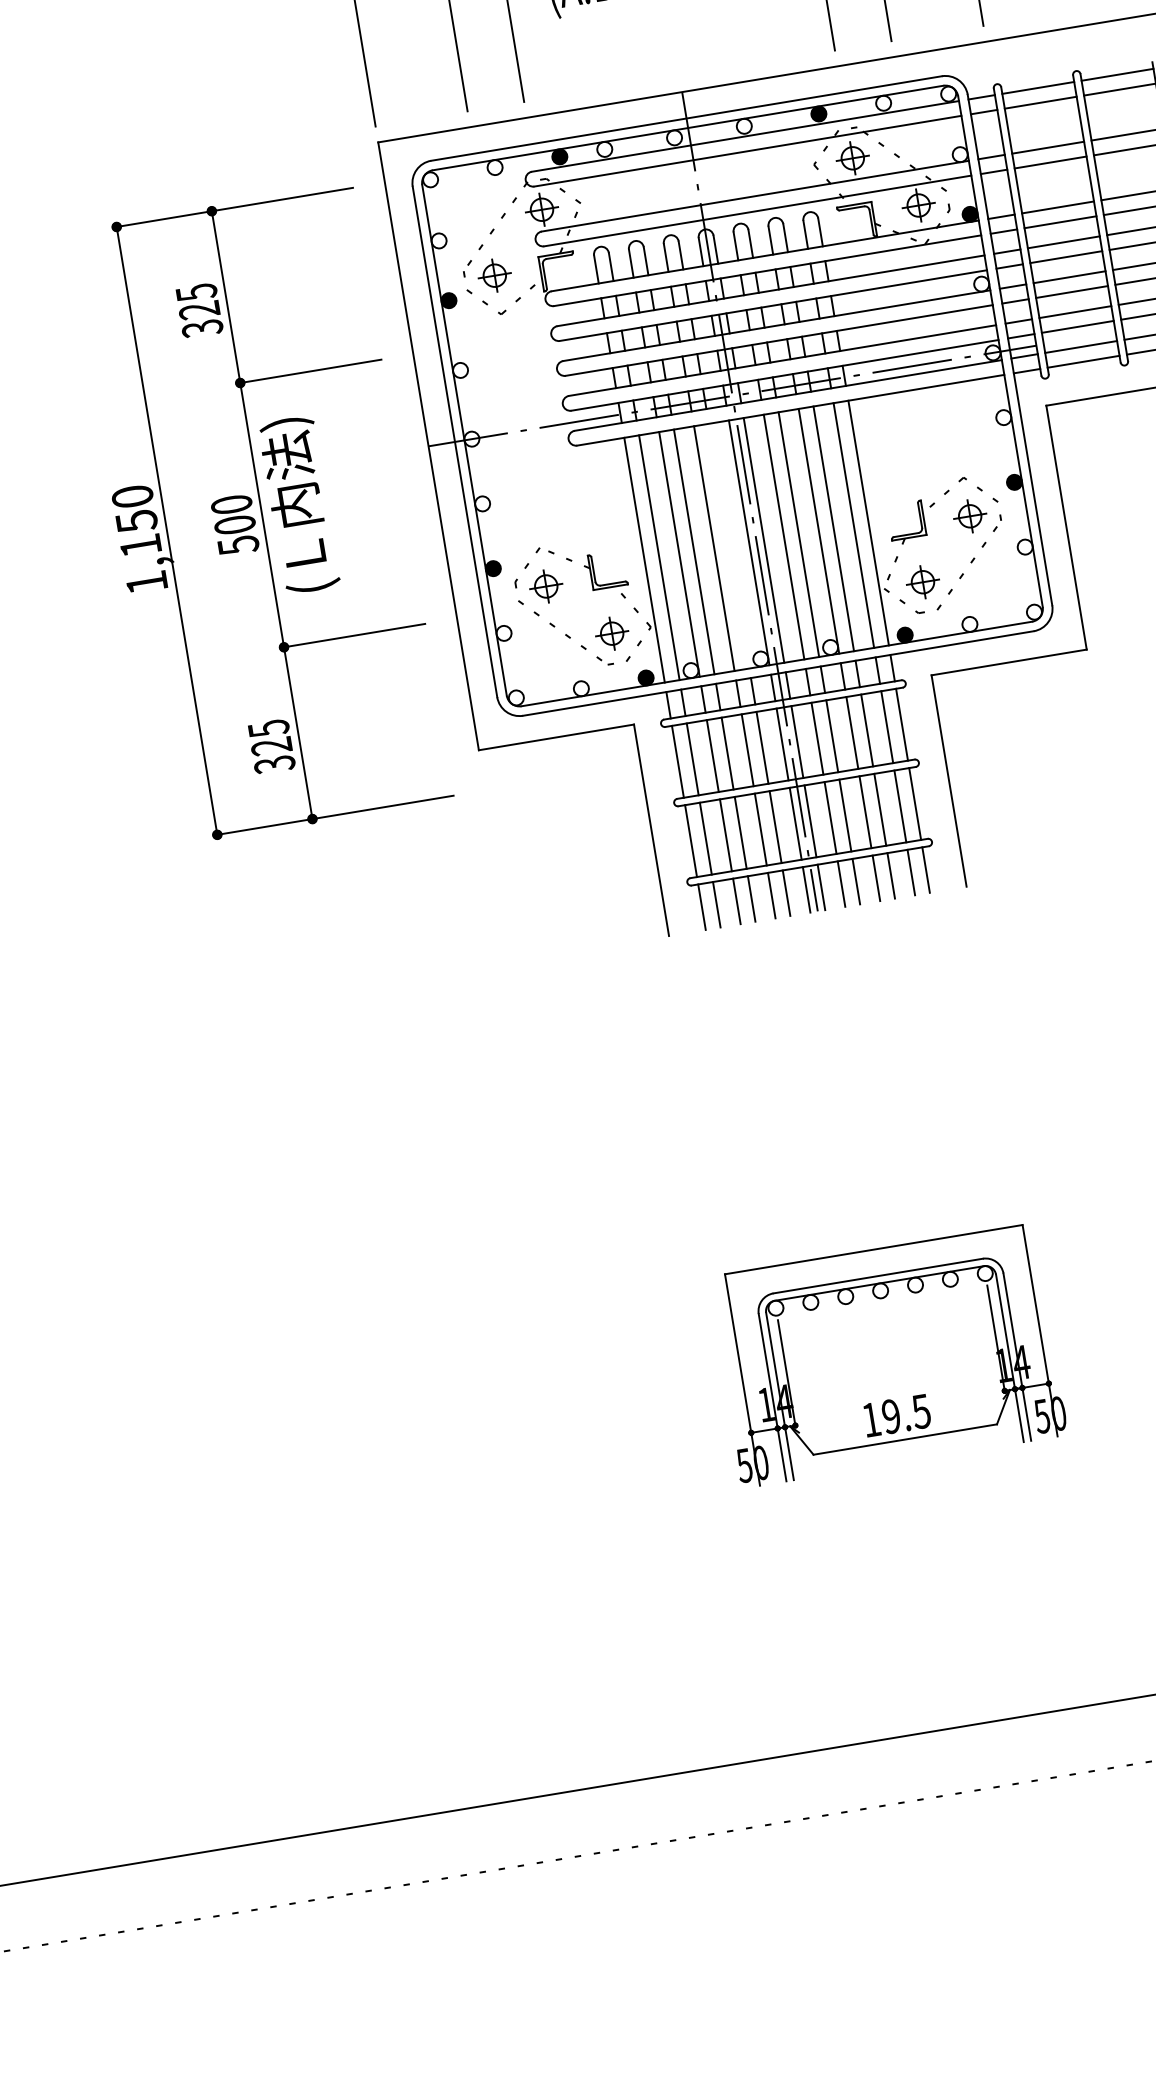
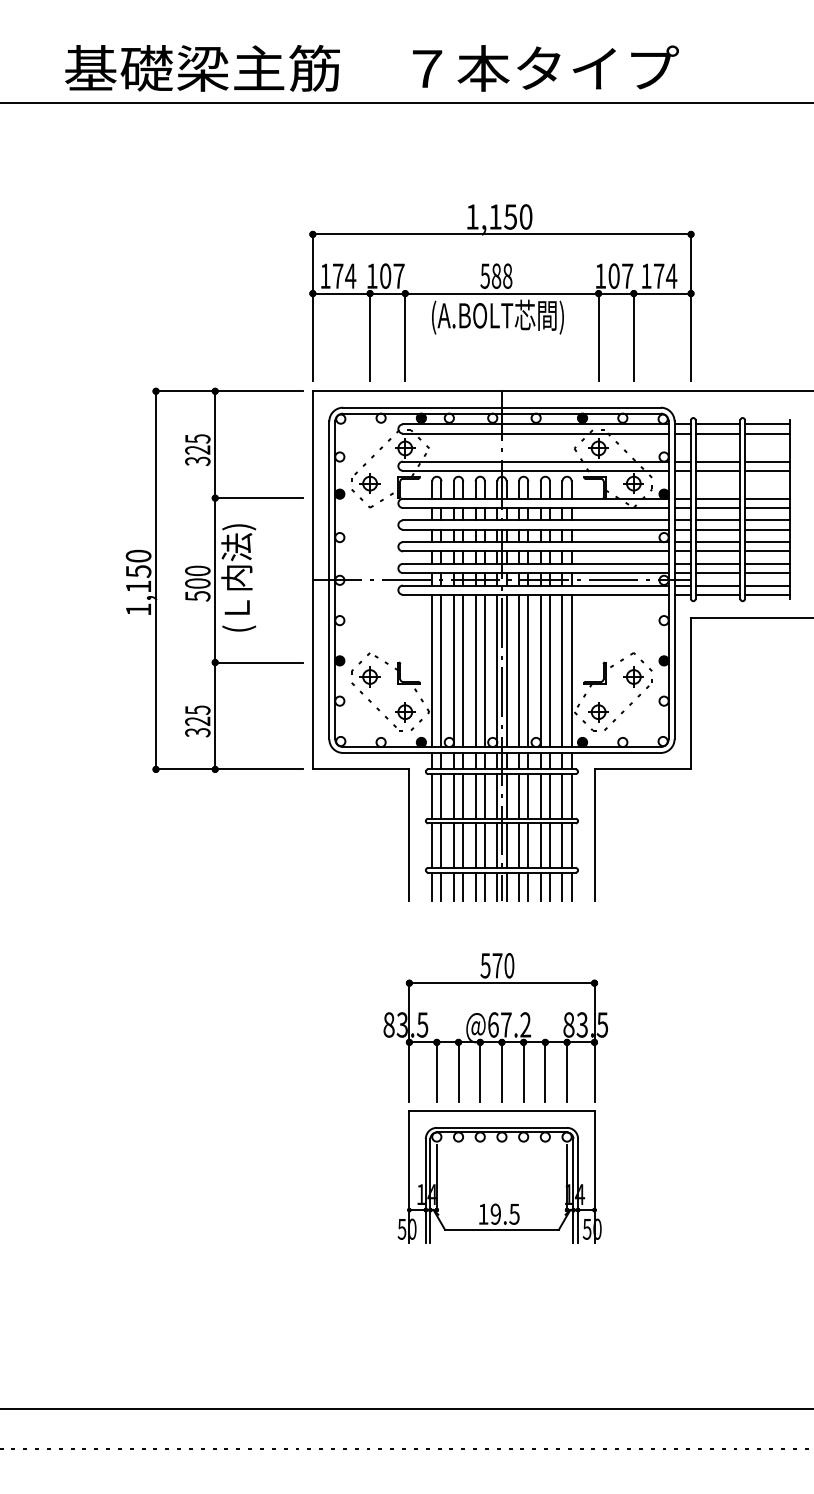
part: (260, 514) -> (214, 579), moved
line: (728, 545) -> (484, 670), added
part: (841, 1116) -> (495, 1027), added

